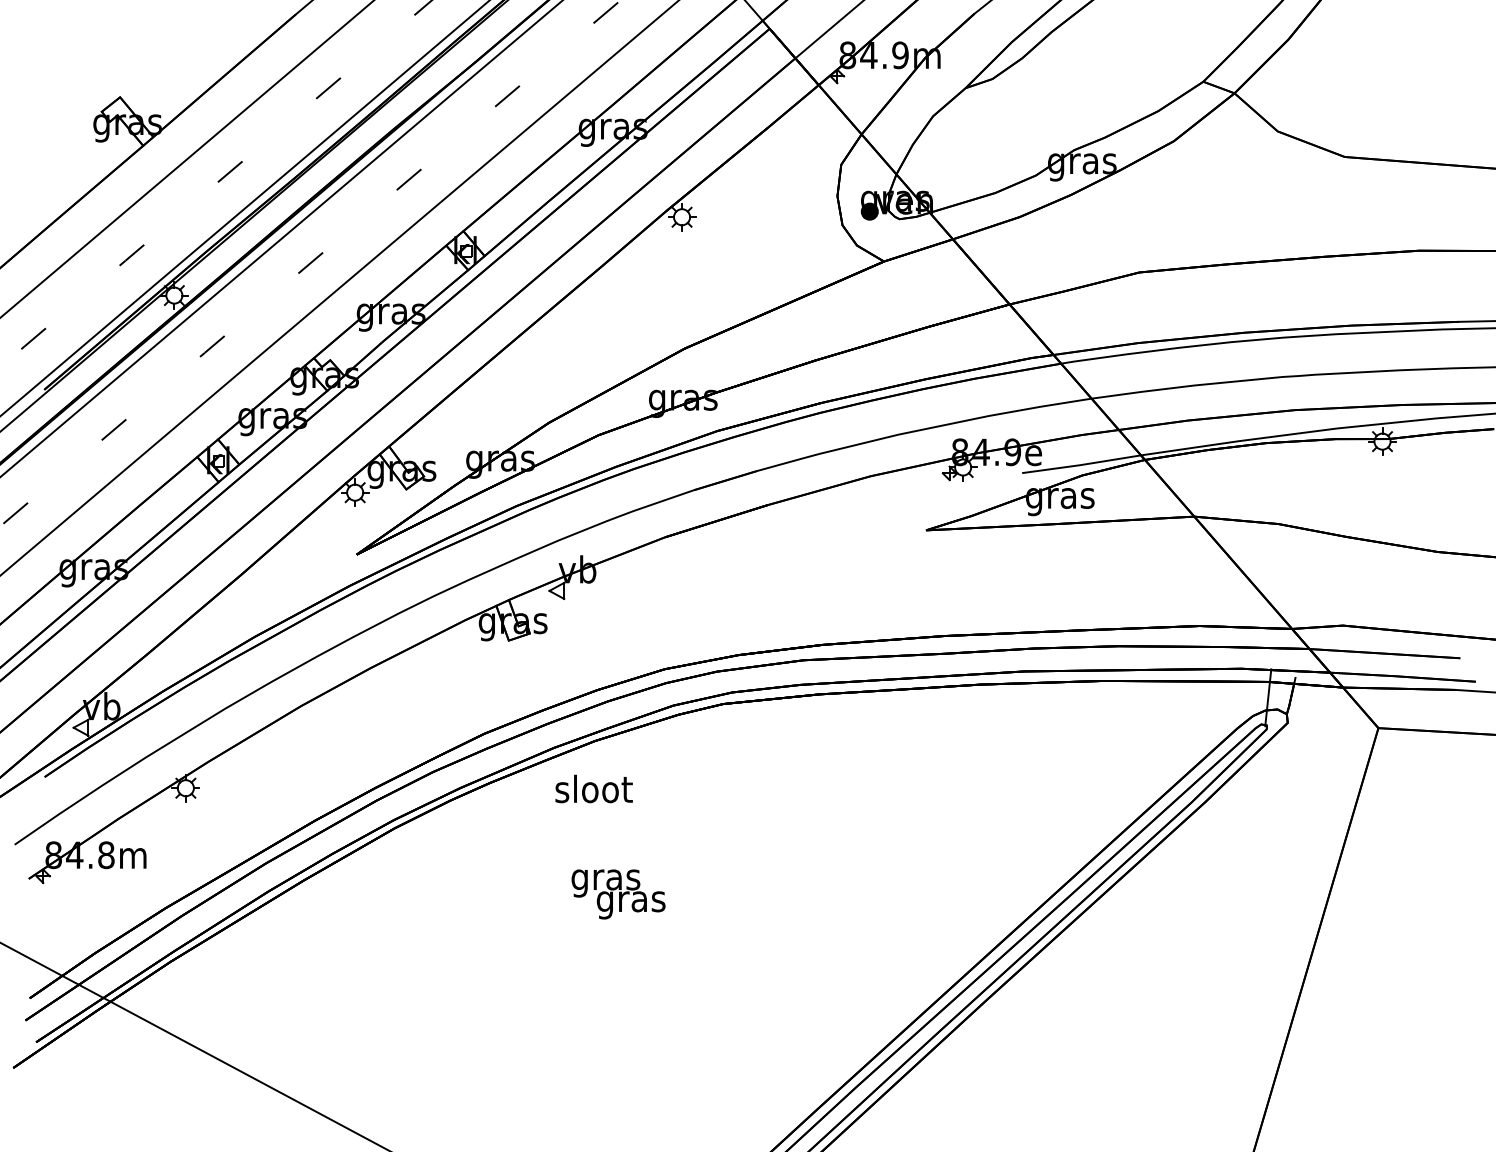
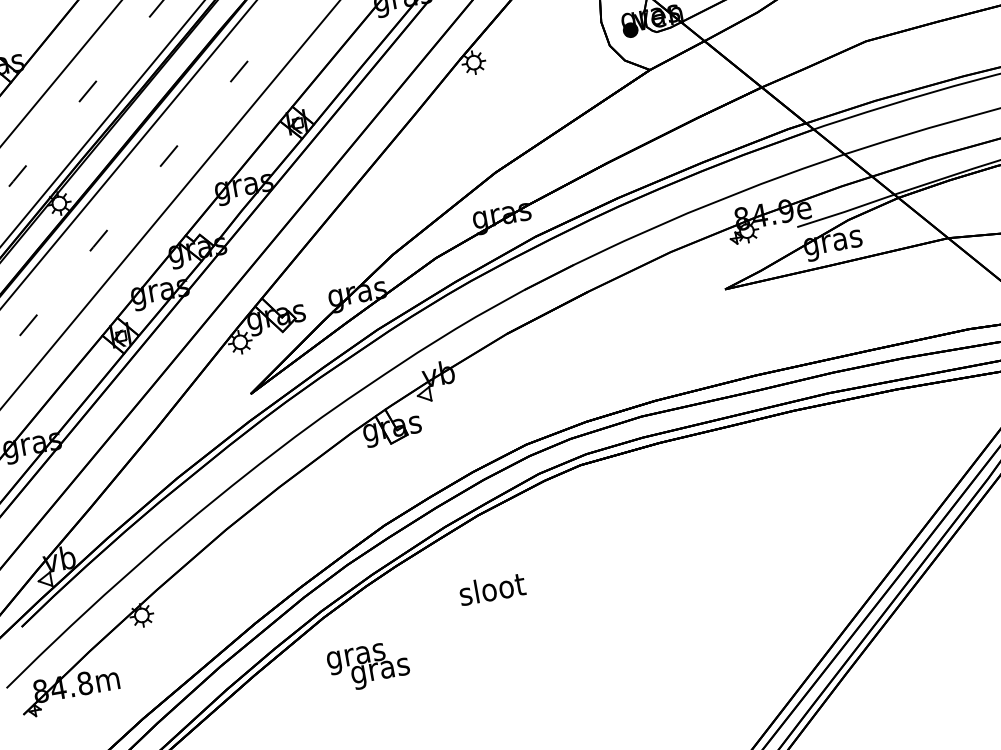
text: (593, 788) -> (491, 588), moved
text: (618, 894) -> (368, 666), moved

